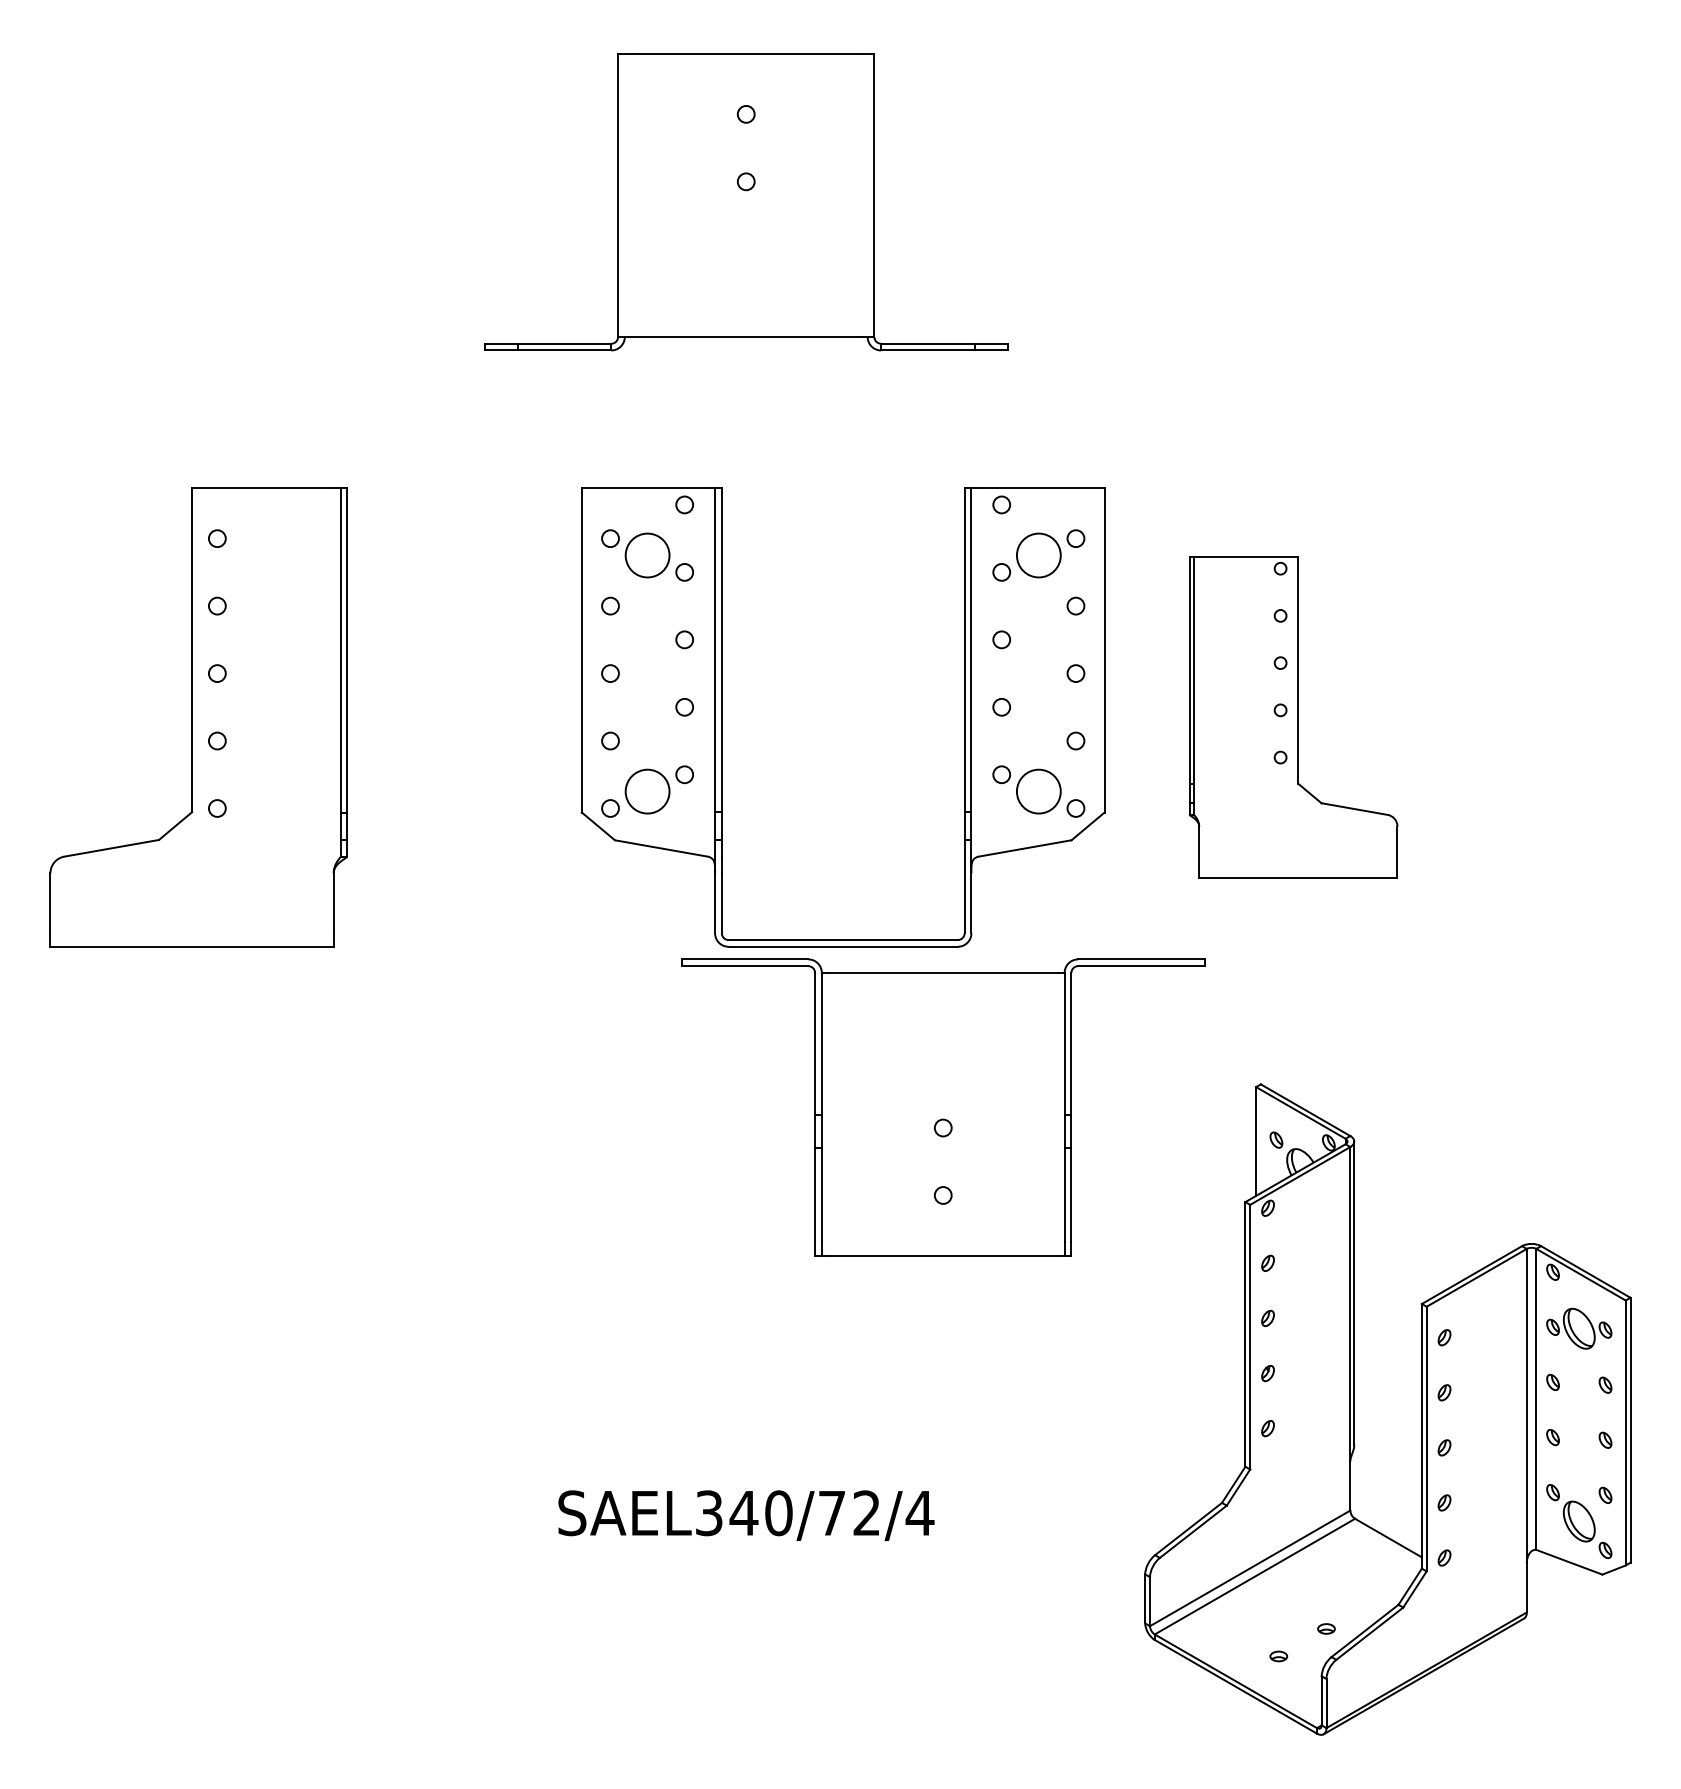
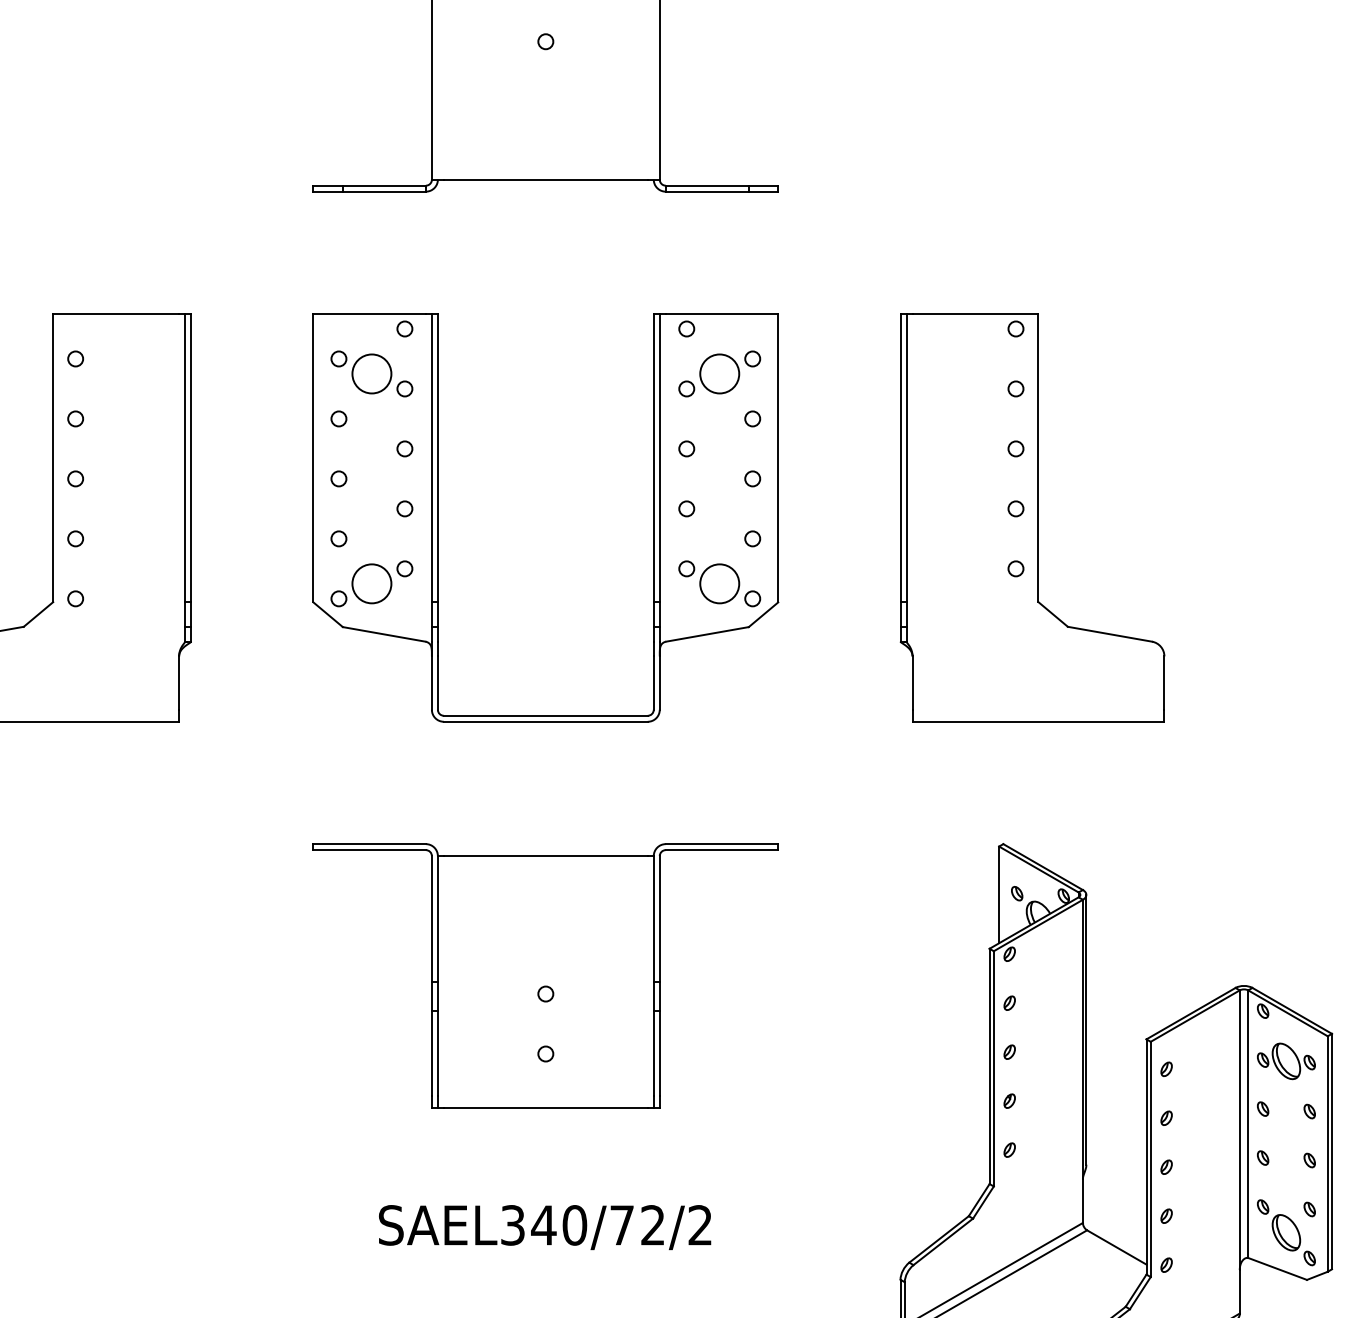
part: (722, 717) -> (438, 517), moved
part: (1293, 717) -> (1032, 517), size x1.43
part: (943, 1107) -> (546, 975), moved
text: (919, 1512) -> (699, 1224), SAEL340/72/4 -> SAEL340/72/2

